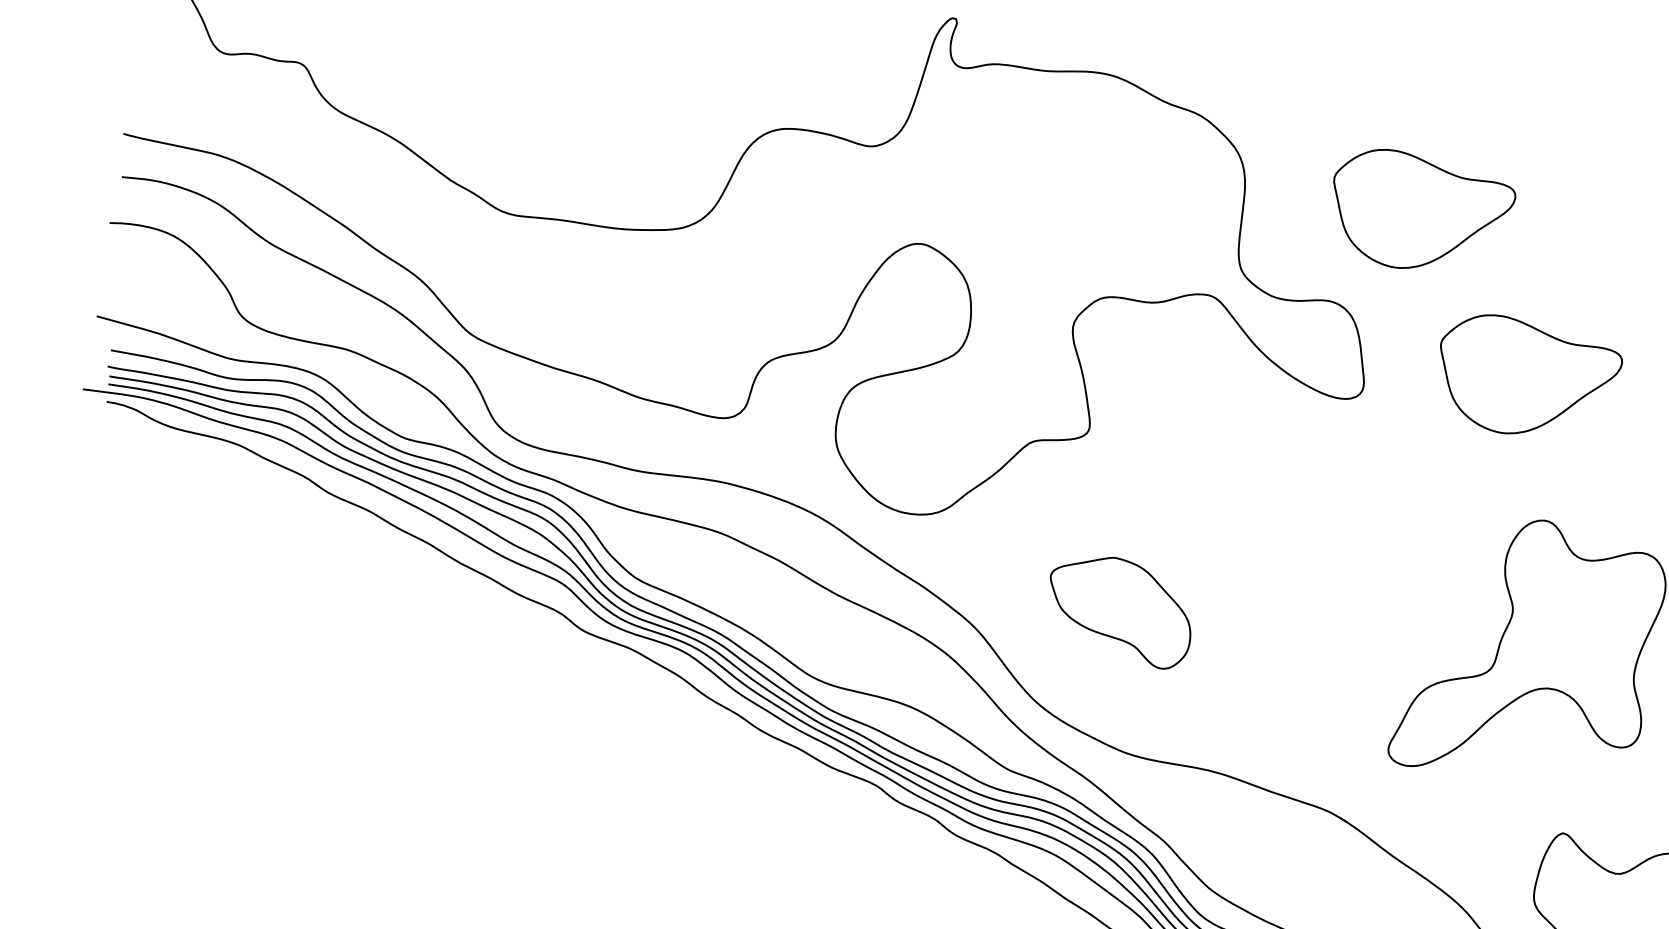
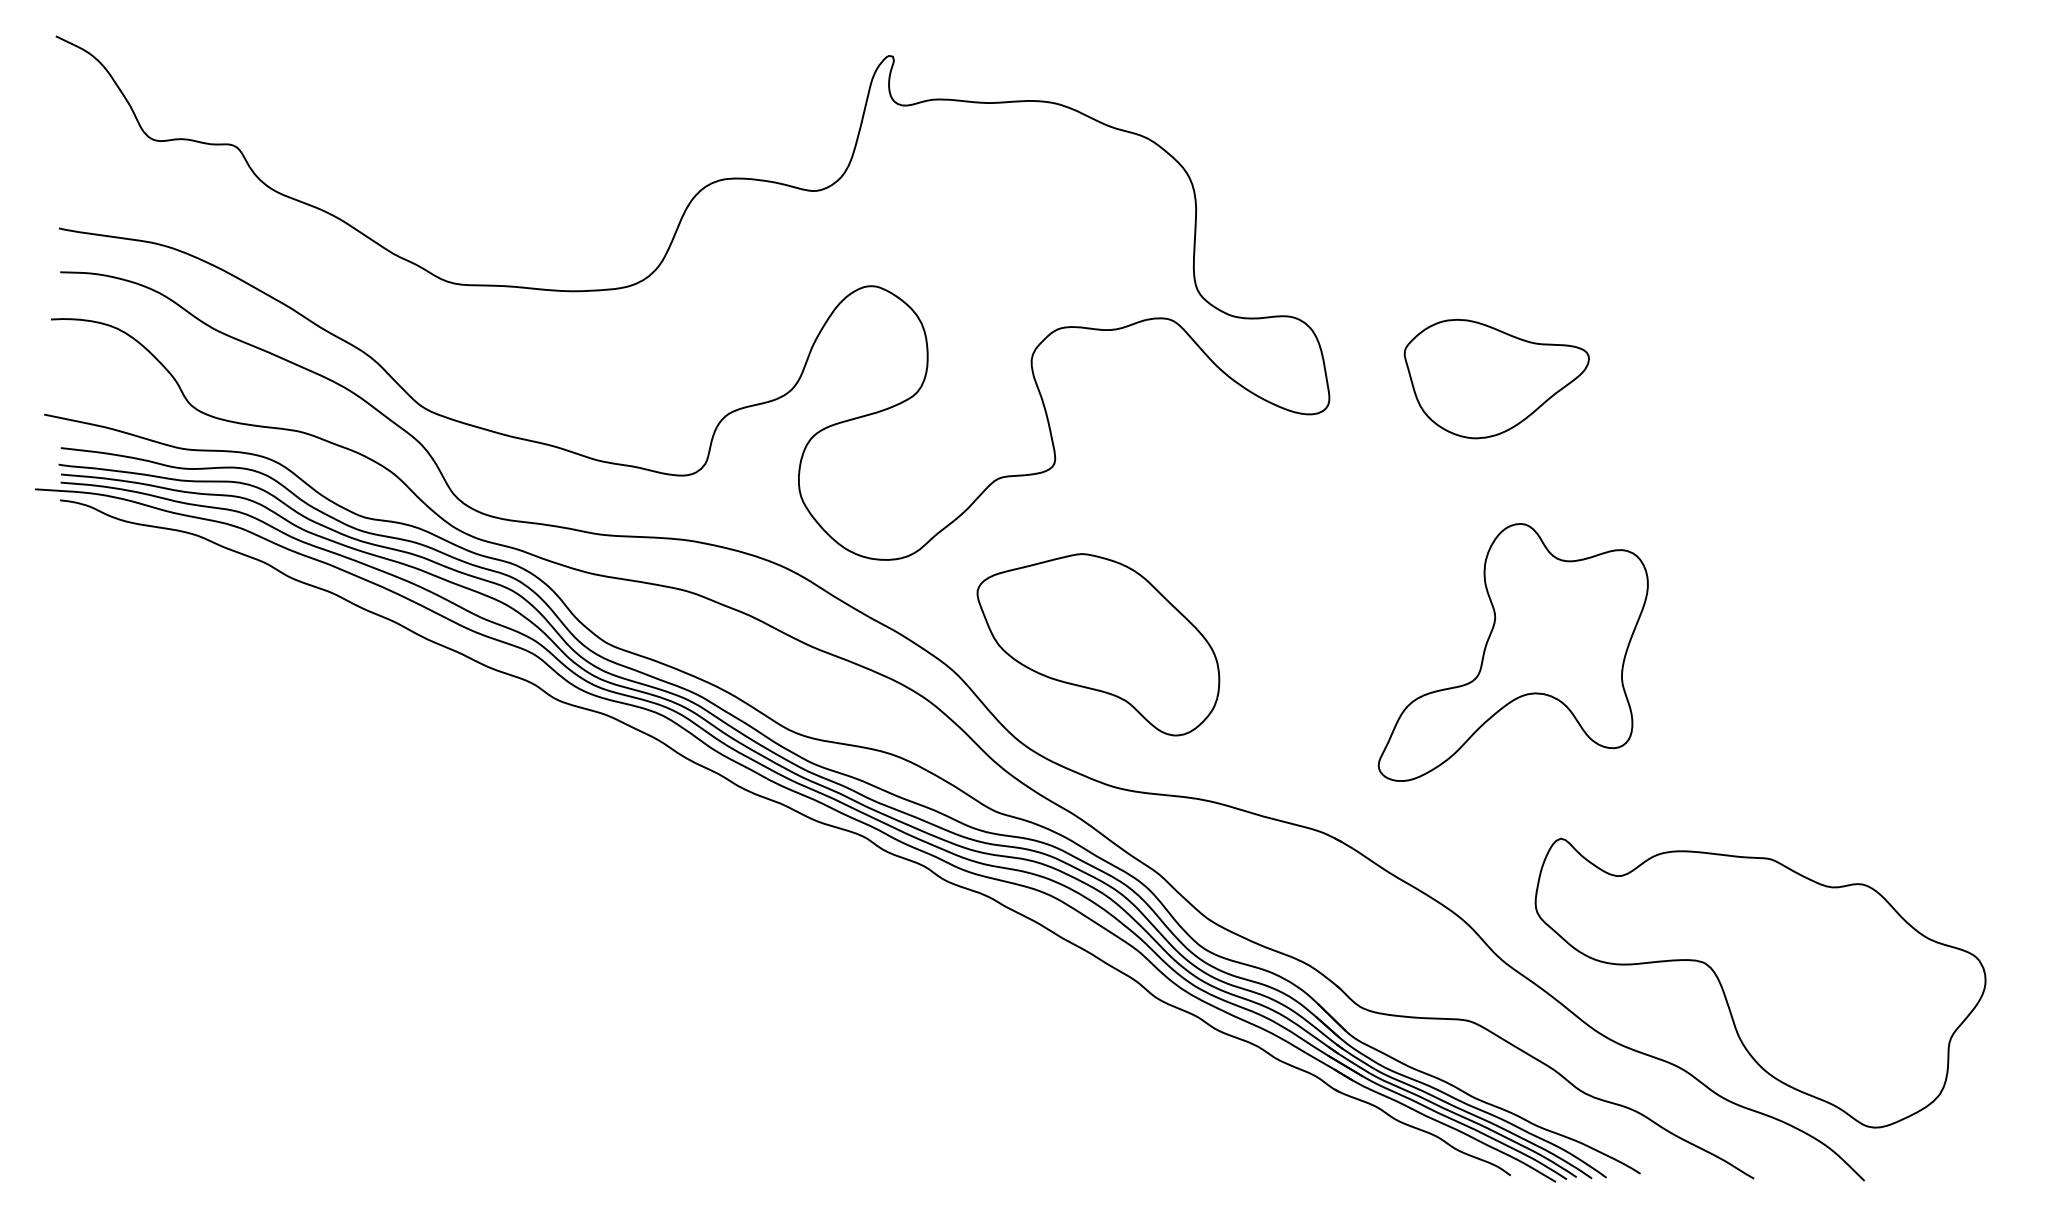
part: (1423, 210) -> (1377, 218), removed
part: (1120, 611) -> (1098, 644), size x1.67

